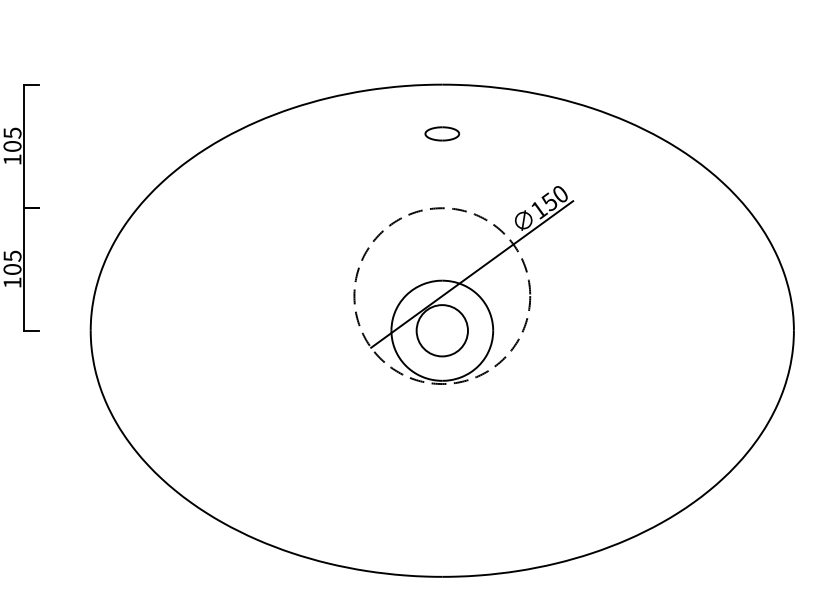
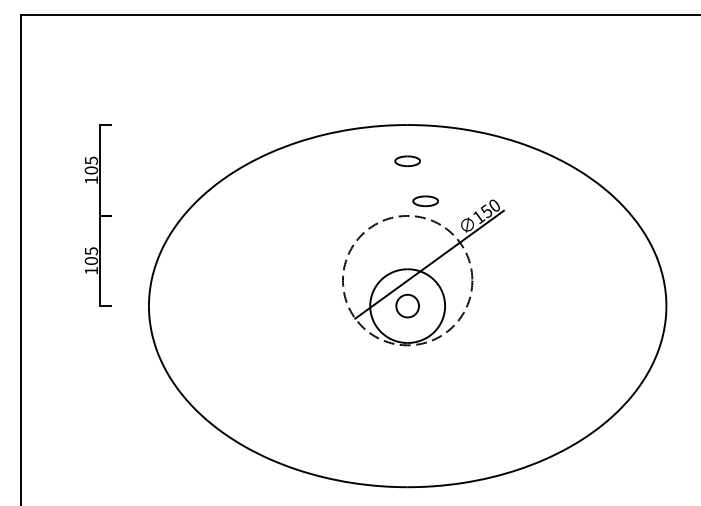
part: (466, 188) -> (425, 201), added
circle: (442, 331) -> (407, 306), size x0.6

